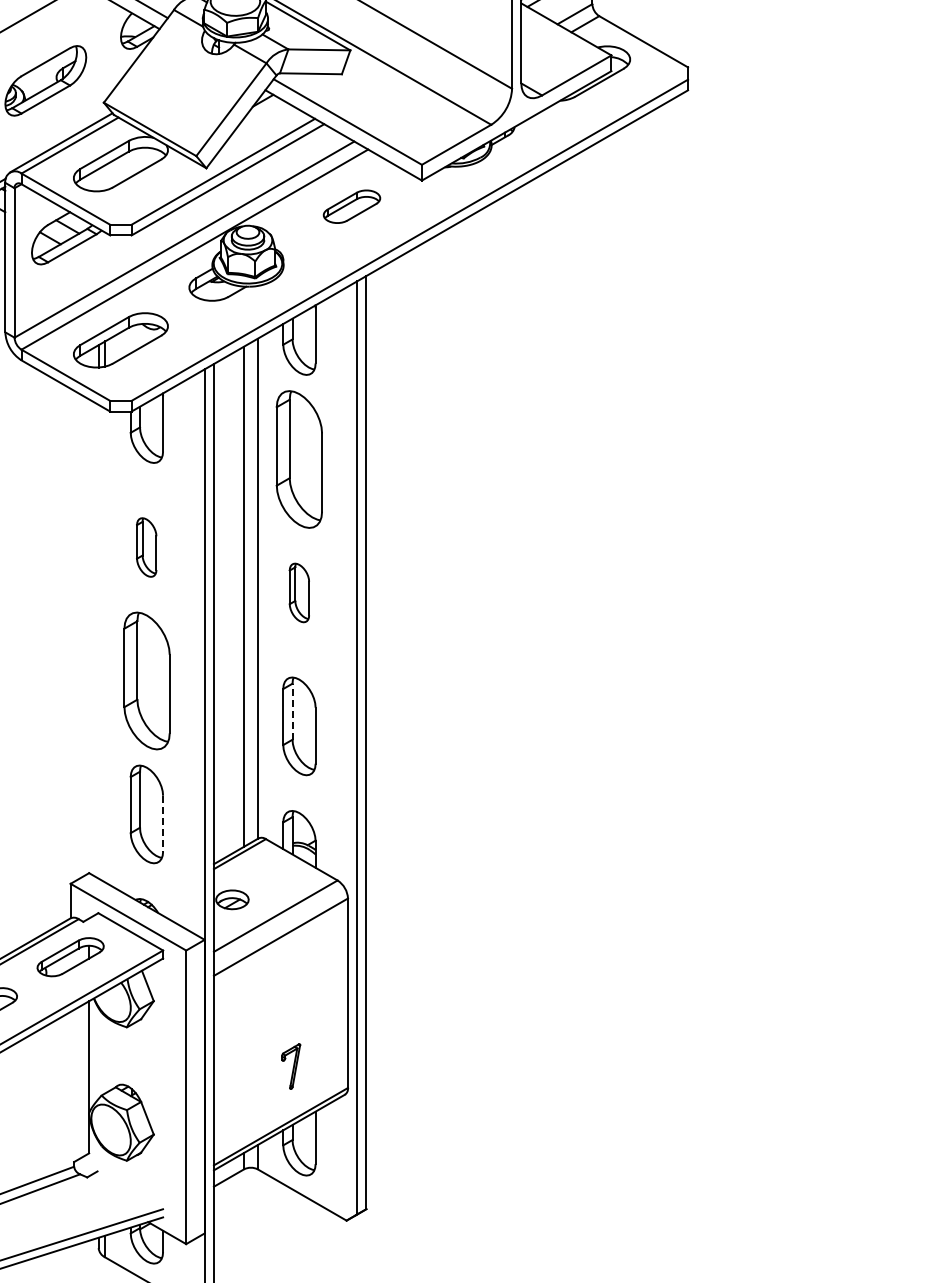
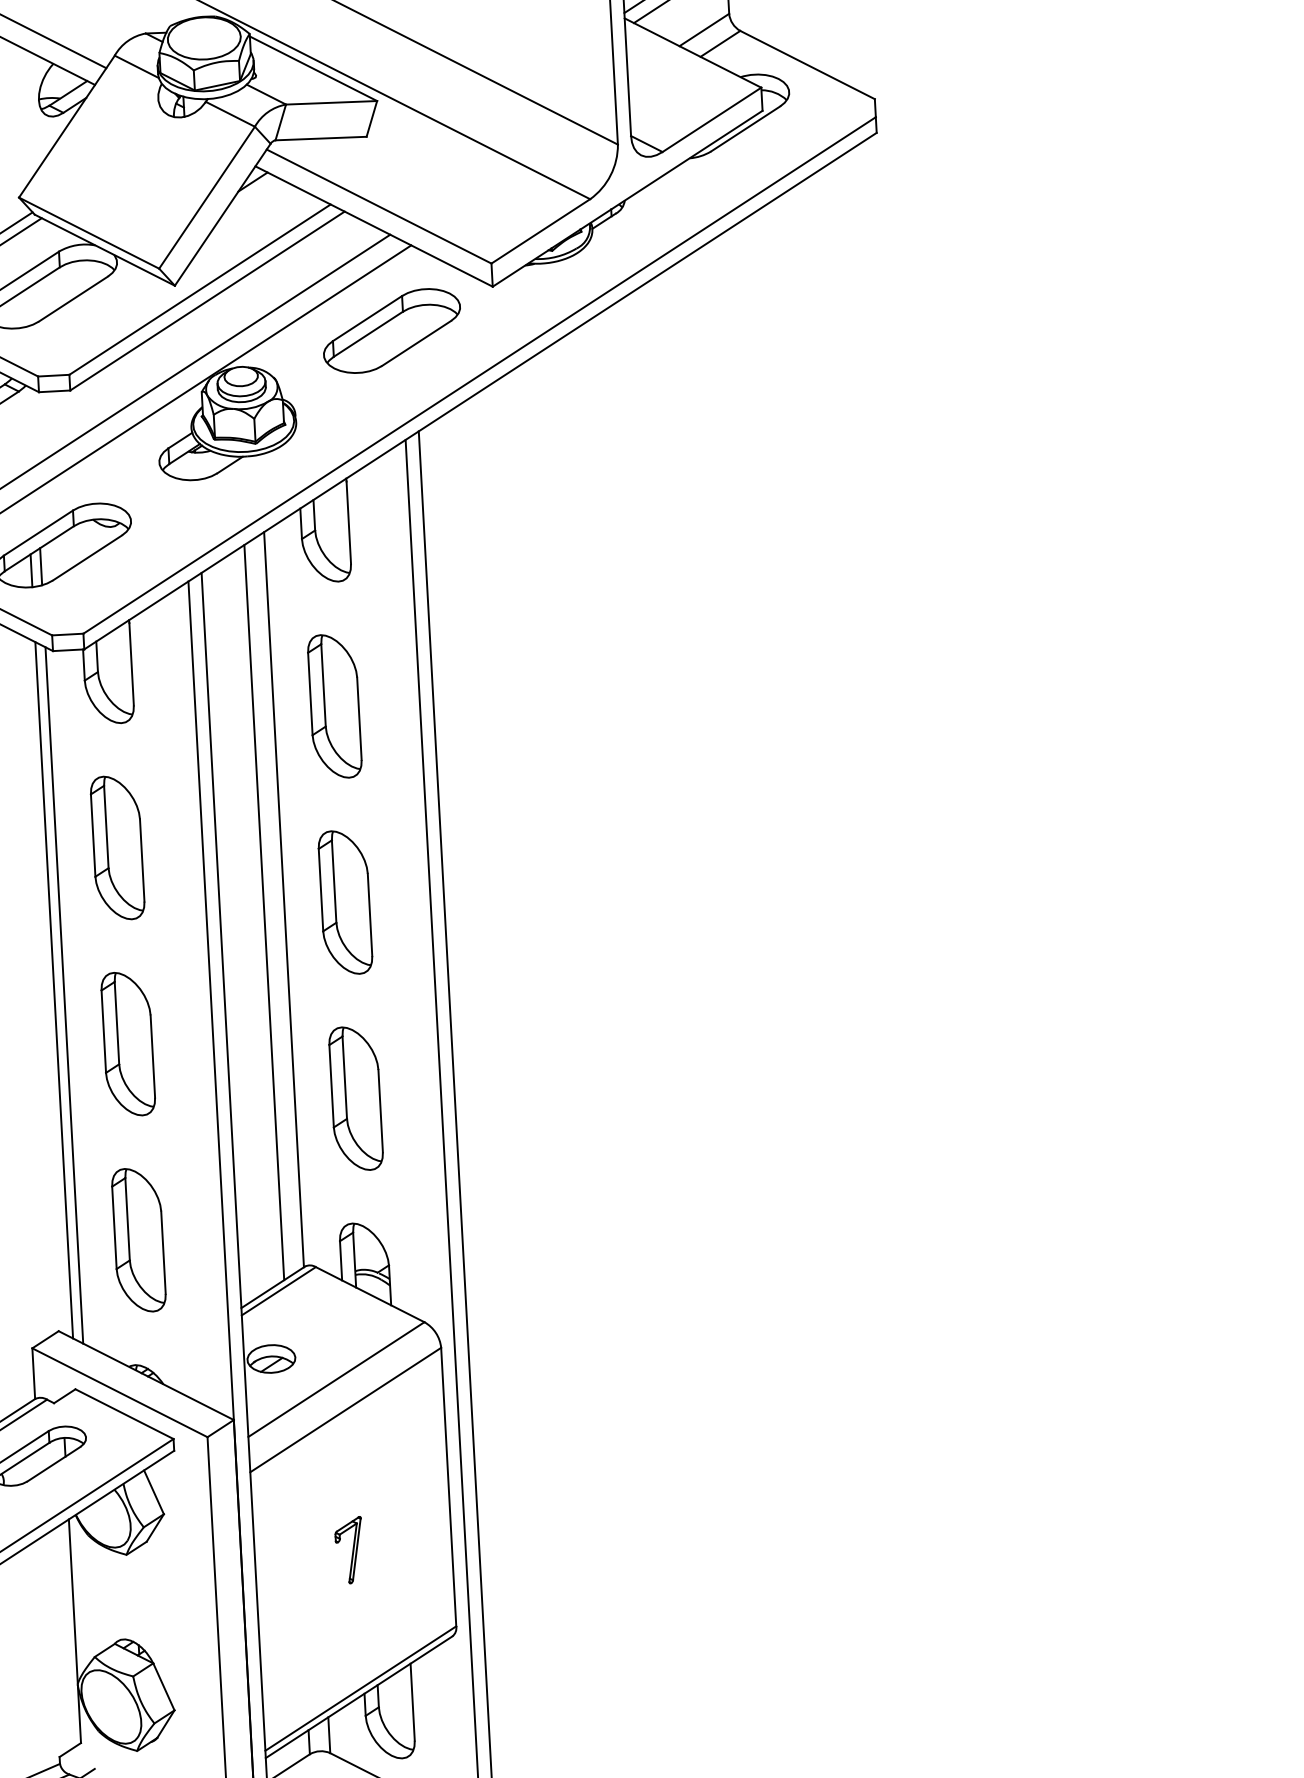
part: (351, 206) -> (391, 330), size x1.67
part: (299, 459) -> (334, 706), size x0.71
part: (146, 547) -> (117, 847), size x1.67
part: (299, 592) -> (345, 901), size x1.67
line: (98, 641) -> (54, 989), added
line: (105, 645) -> (64, 995), added
part: (146, 680) -> (127, 1043), size x0.71
line: (292, 711) -> (344, 1077), dashed -> solid
line: (163, 824) -> (164, 1253), dashed -> solid
part: (291, 1066) -> (349, 1550), moved

